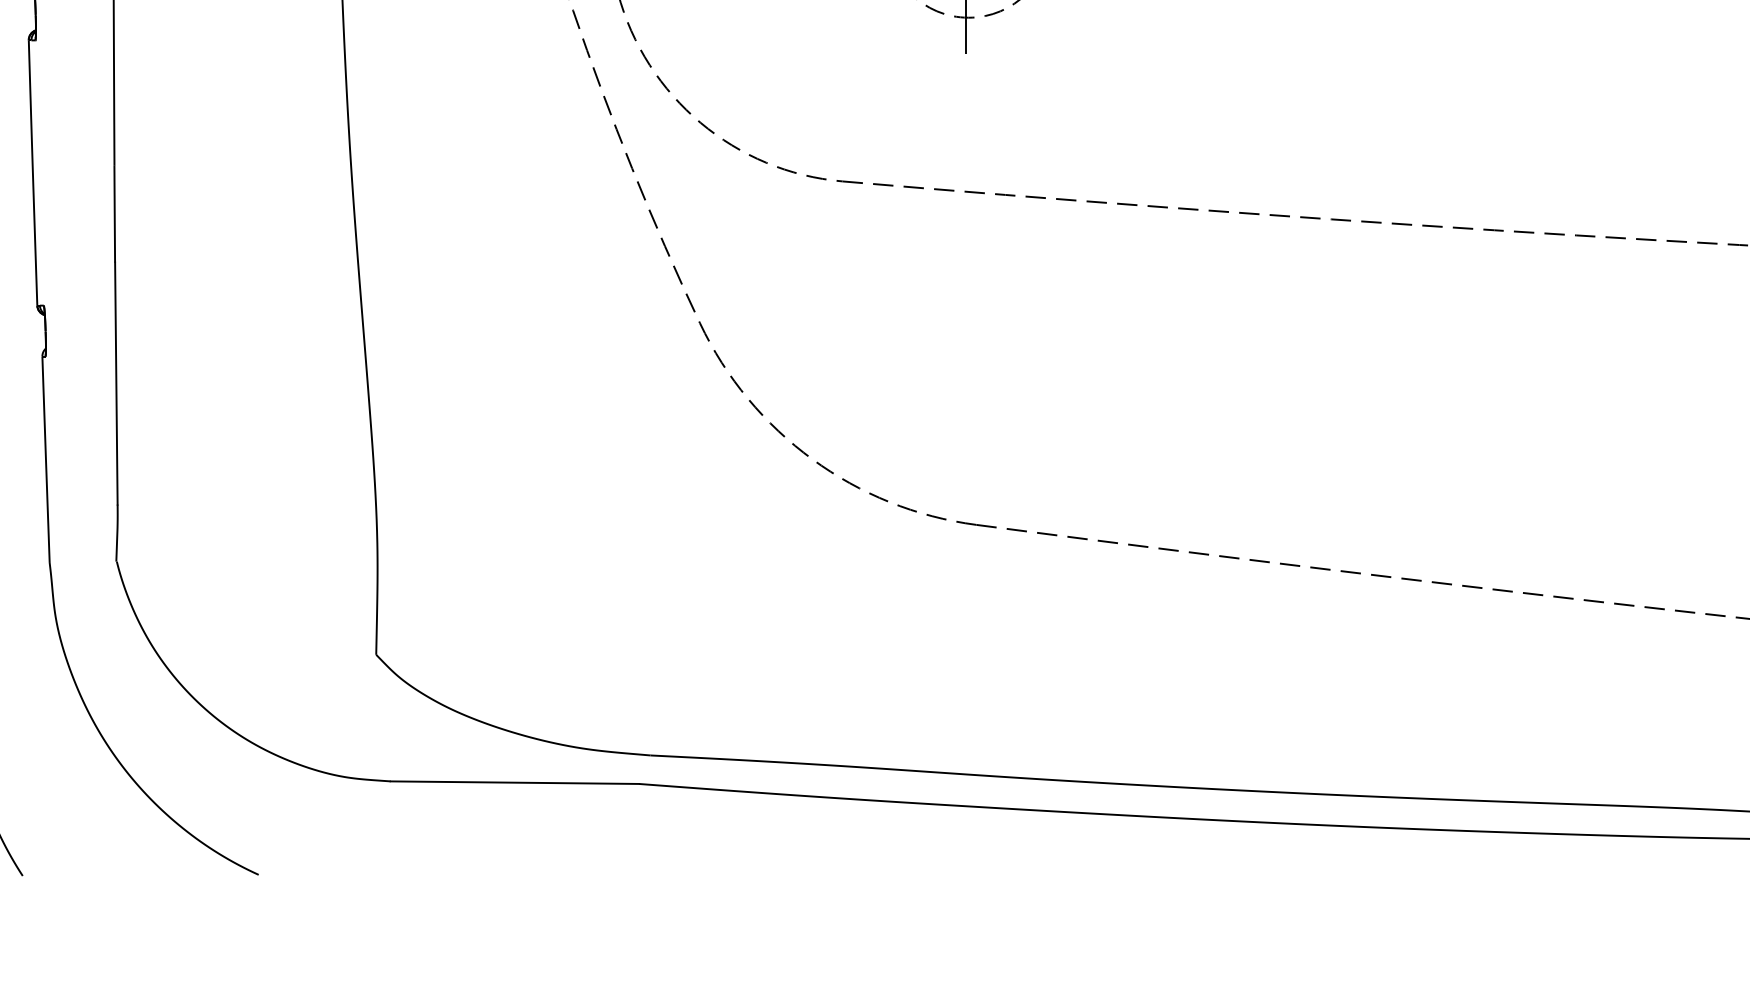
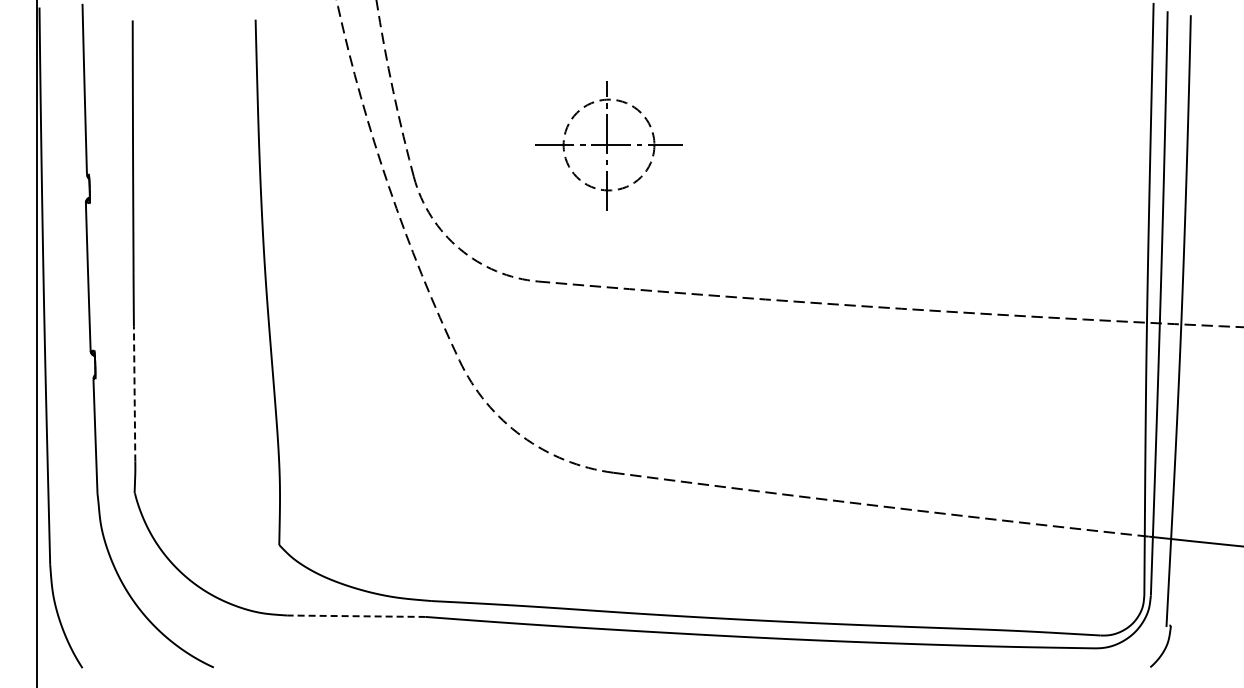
line: (116, 382) -> (134, 393), solid -> dashed
line: (513, 783) -> (355, 616), solid -> dashed

